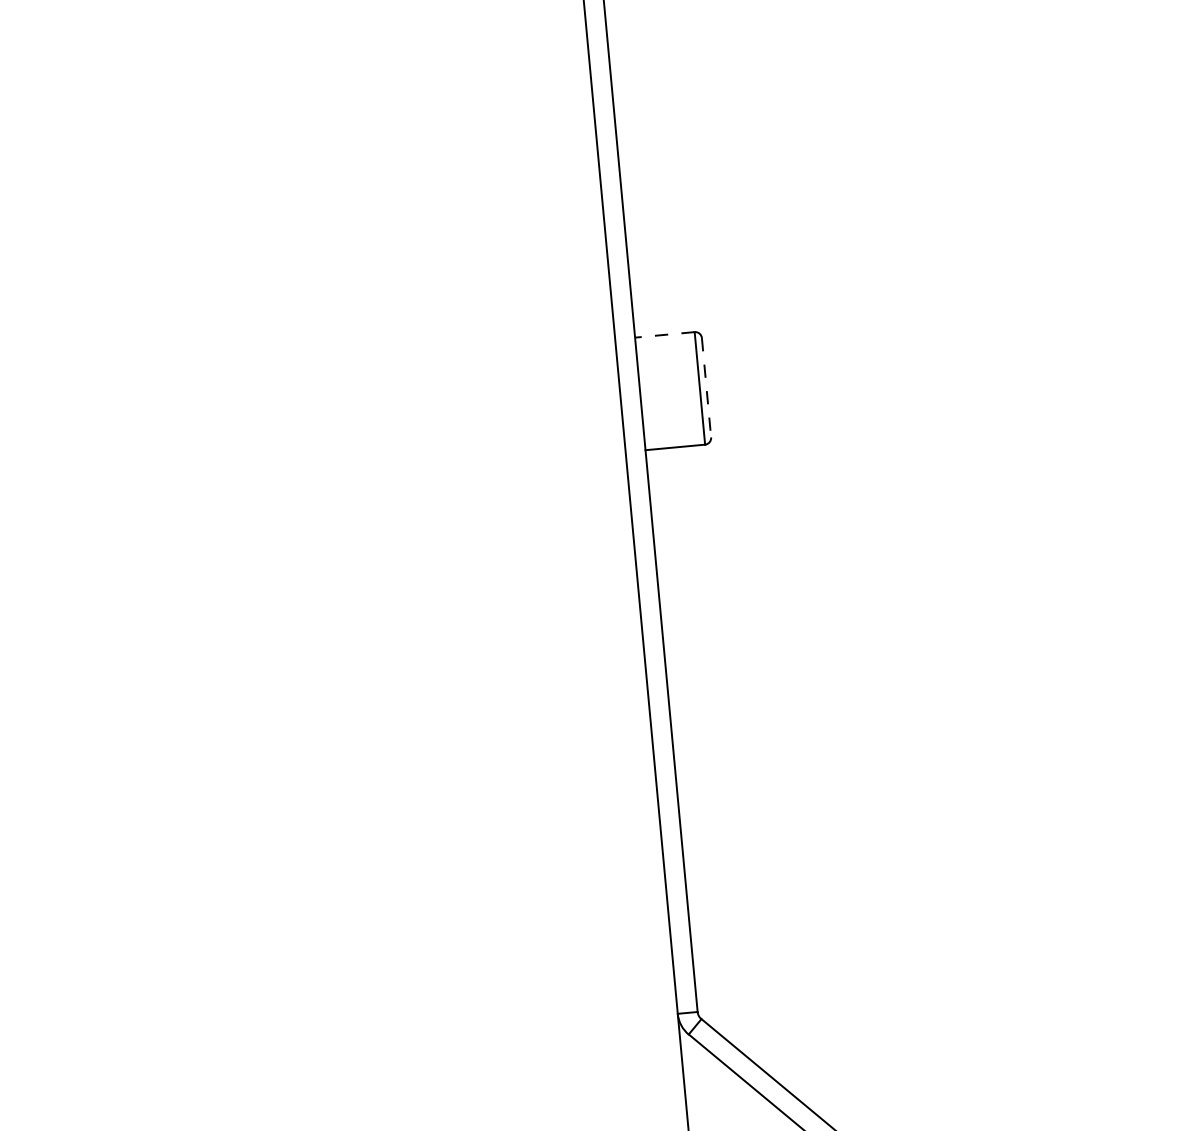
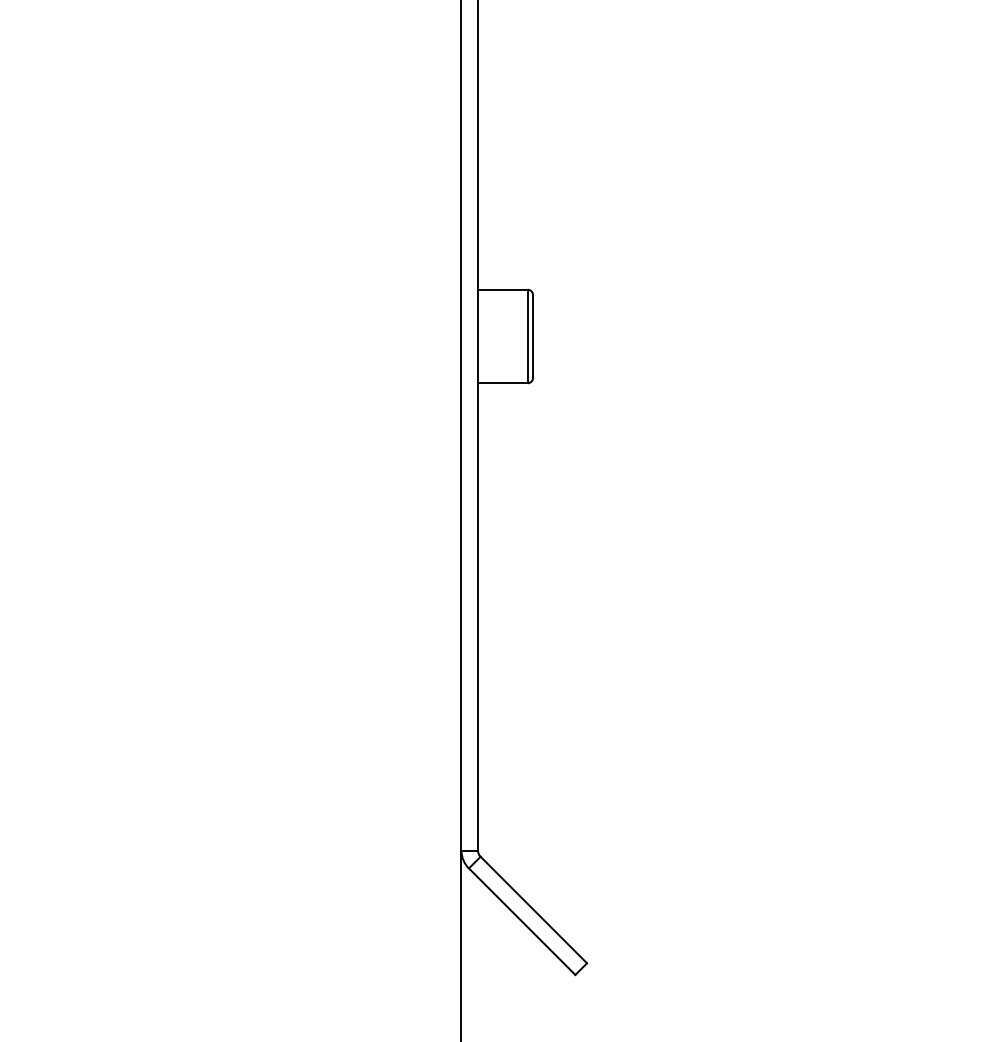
line: (664, 334) -> (502, 289), dashed -> solid
line: (707, 388) -> (533, 337), dashed -> solid

